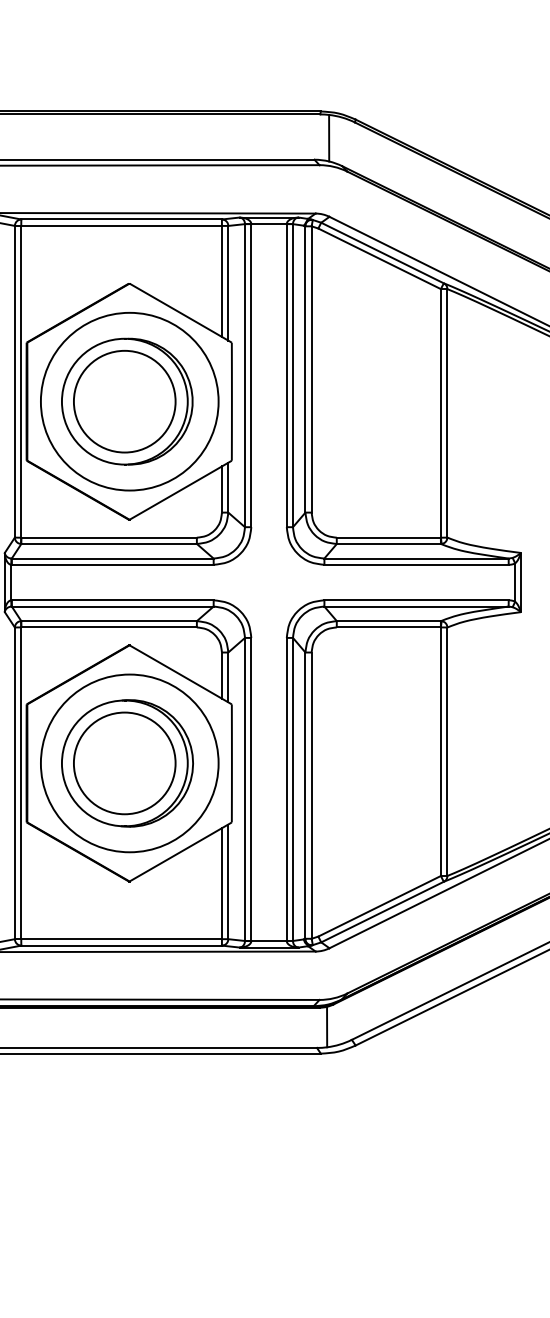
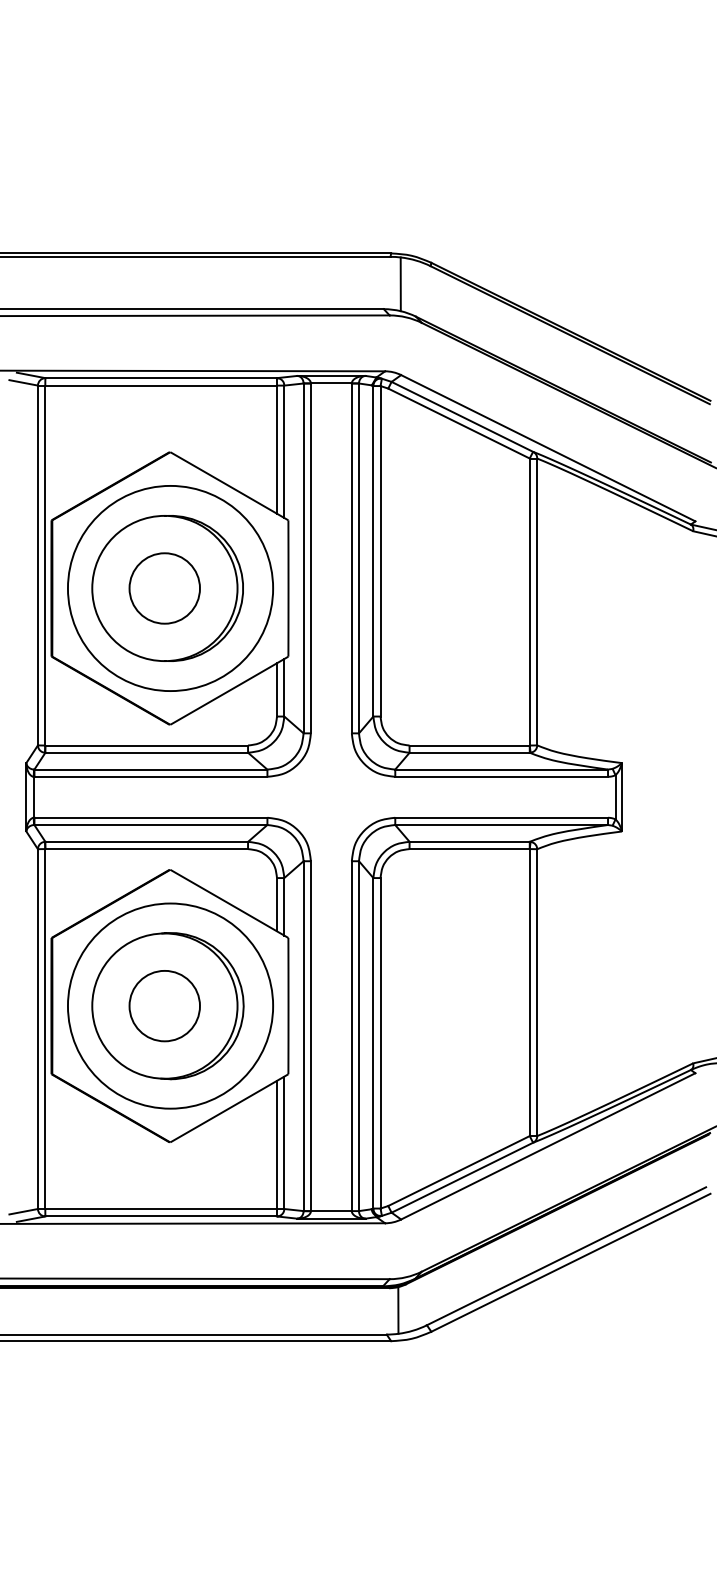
circle: (124, 401) -> (164, 588), size x0.6
circle: (124, 762) -> (164, 1005), size x0.6

